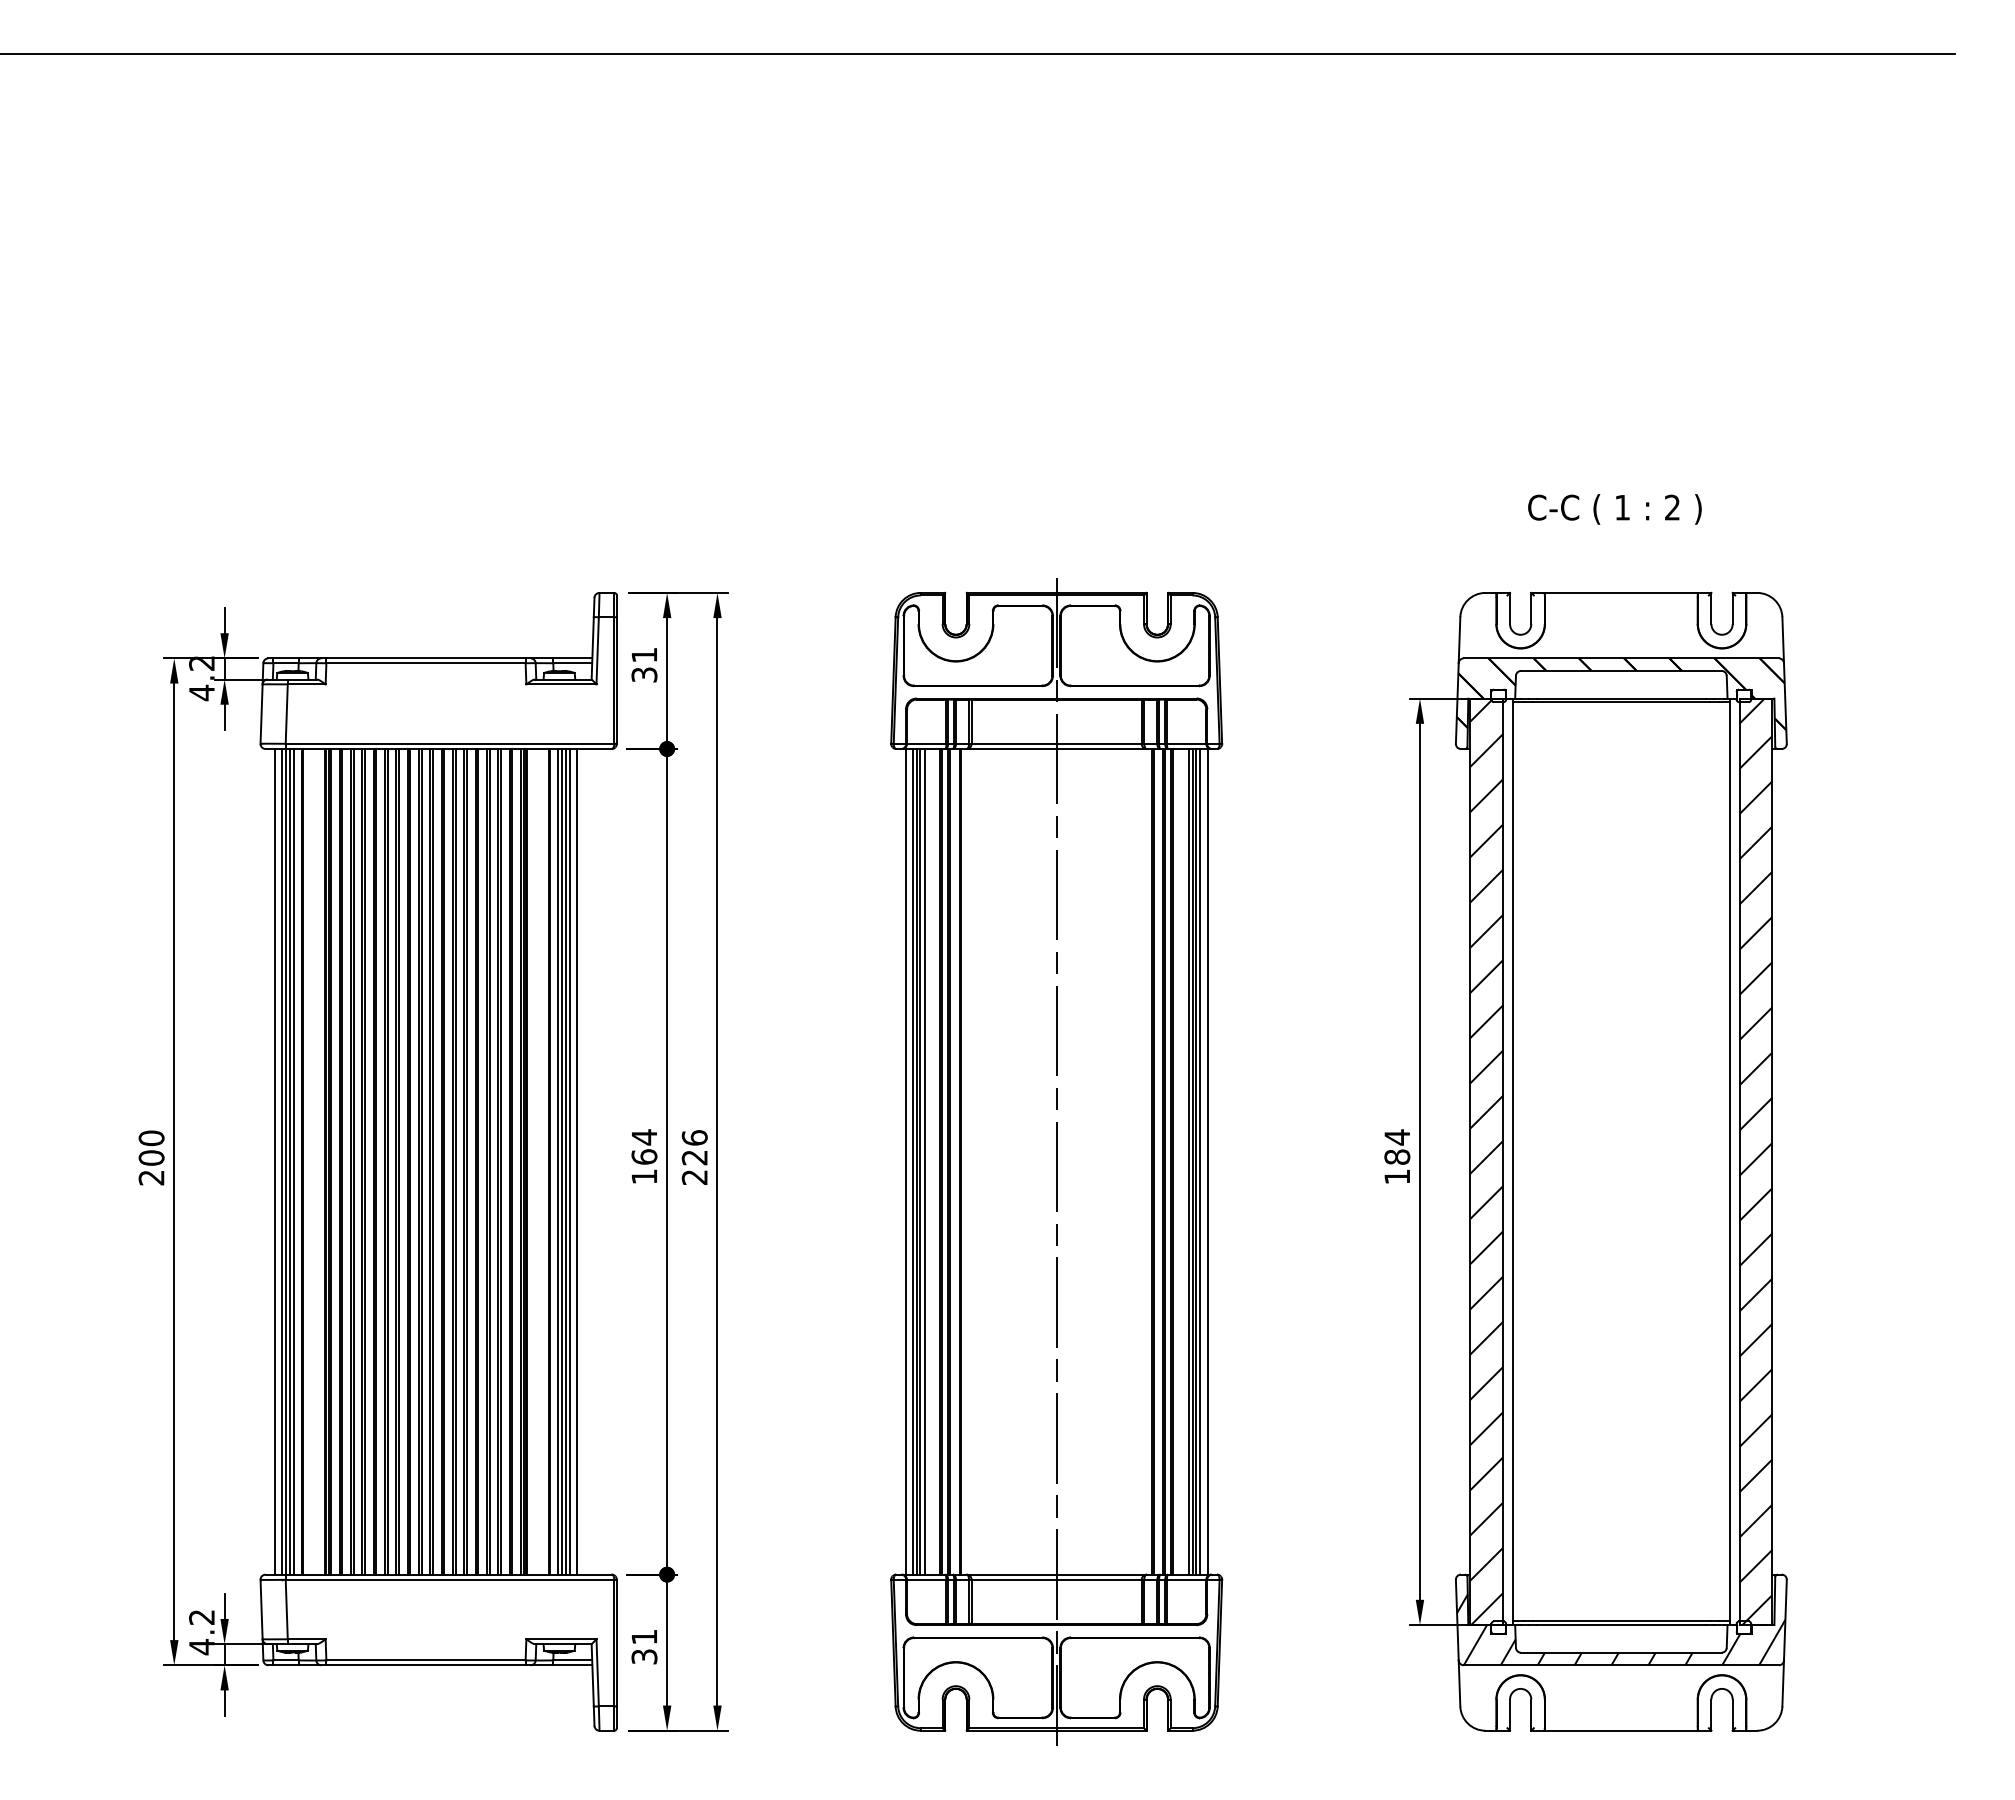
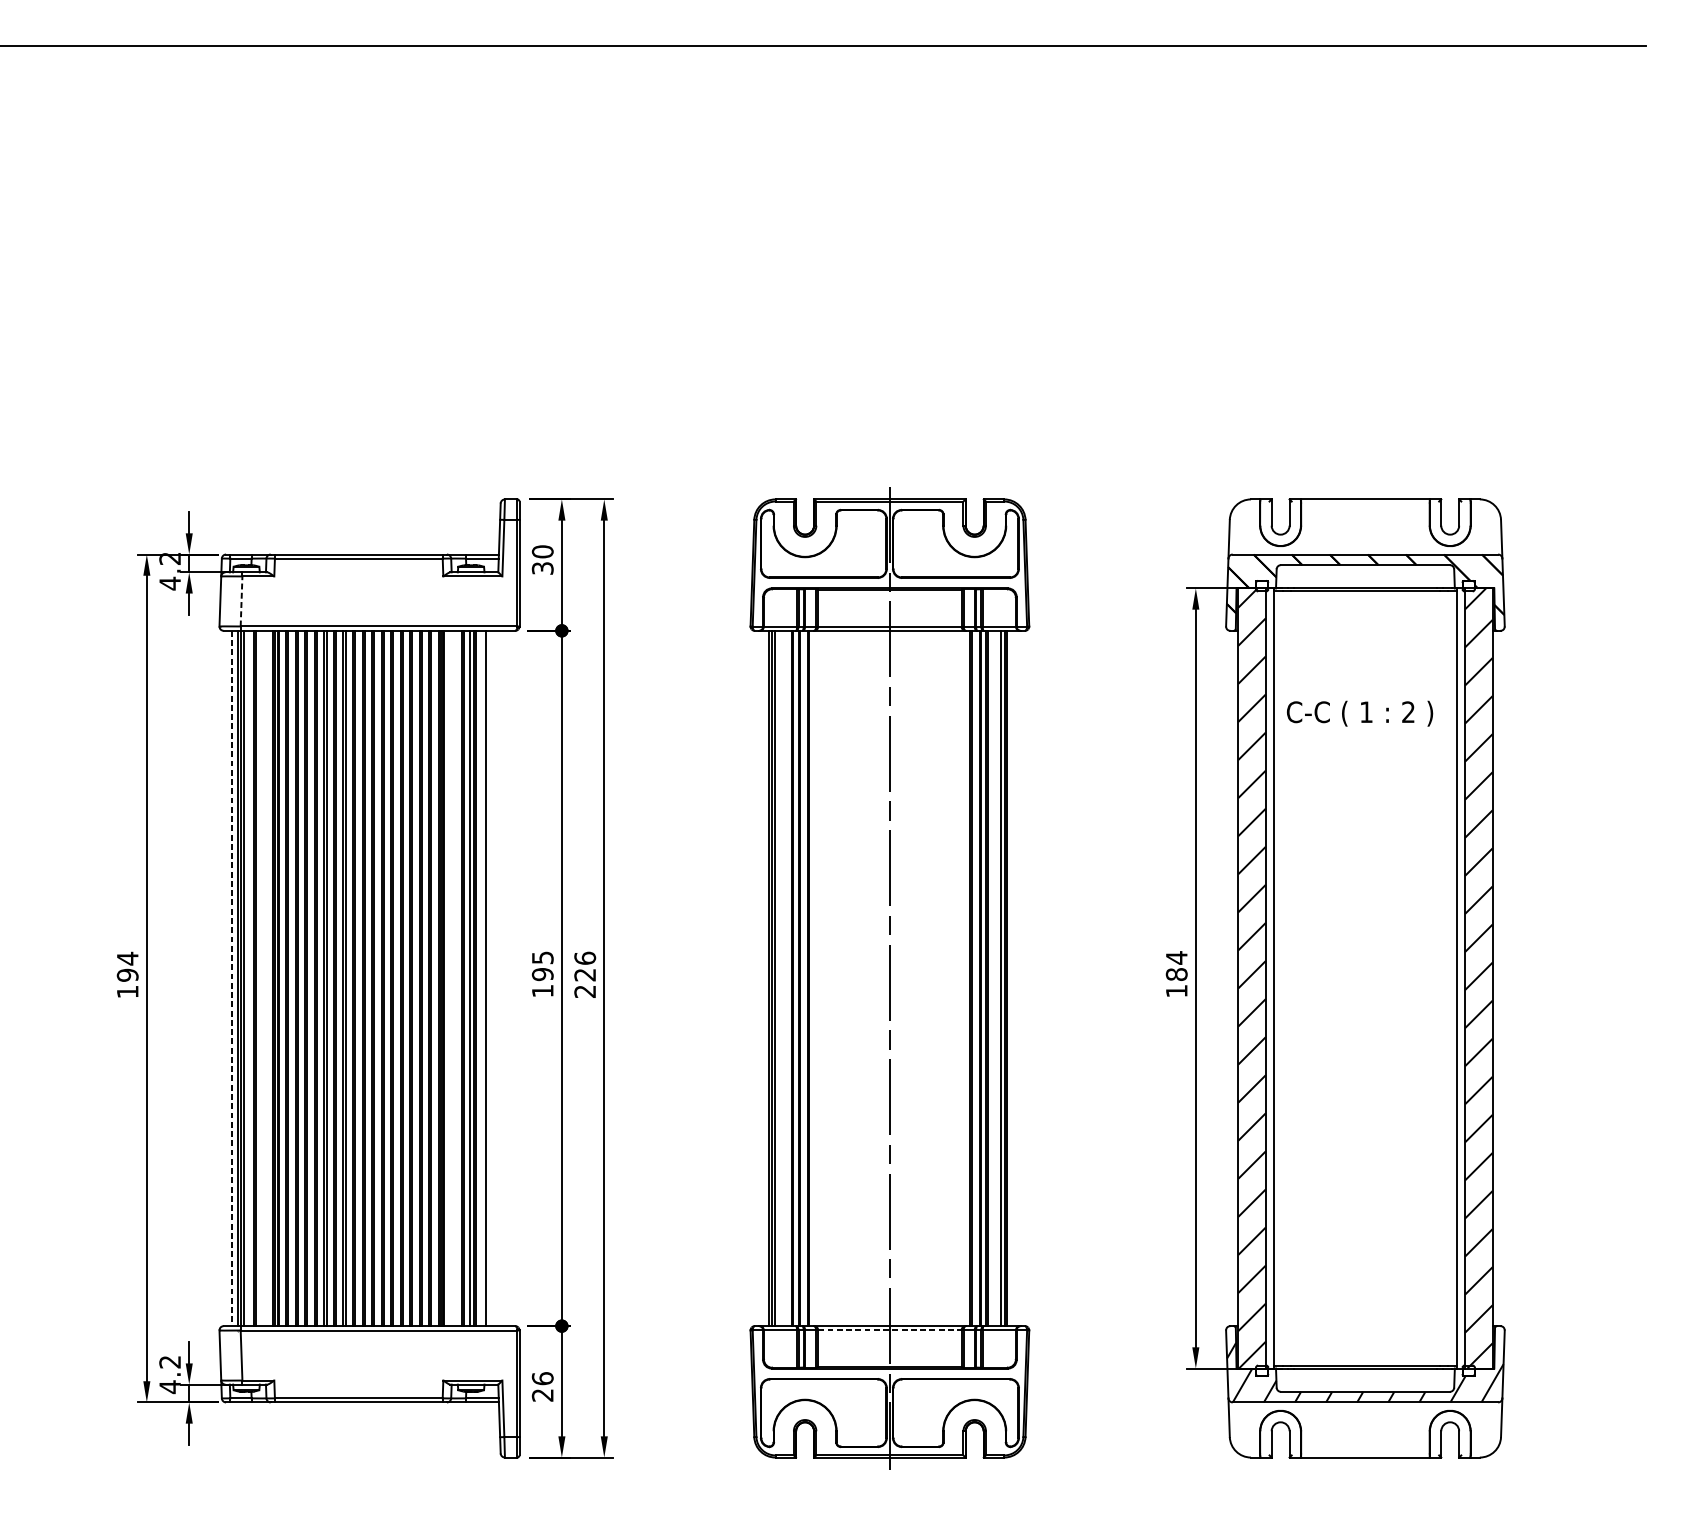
text: (1614, 509) -> (1359, 713), moved
text: (644, 654) -> (542, 551), 31 -> 30
line: (286, 714) -> (241, 601), solid -> dashed
text: (644, 1146) -> (542, 965), 164 -> 195
text: (151, 1157) -> (127, 974), 200 -> 194
line: (274, 1161) -> (231, 978), solid -> dashed
line: (294, 1161) -> (248, 978), removed
line: (569, 1161) -> (479, 978), removed
line: (905, 1161) -> (762, 978), removed
line: (924, 1161) -> (778, 978), removed
line: (1200, 1161) -> (1011, 978), removed
line: (1207, 1161) -> (1016, 978), removed
line: (1057, 1579) -> (890, 1330), solid -> dashed
text: (644, 1646) -> (542, 1386), 31 -> 26

